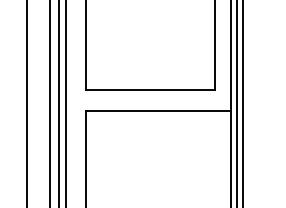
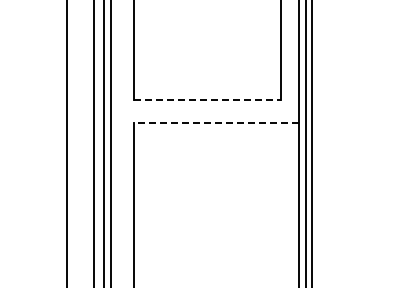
line: (150, 90) -> (207, 99), solid -> dashed
line: (158, 110) -> (216, 122), solid -> dashed

